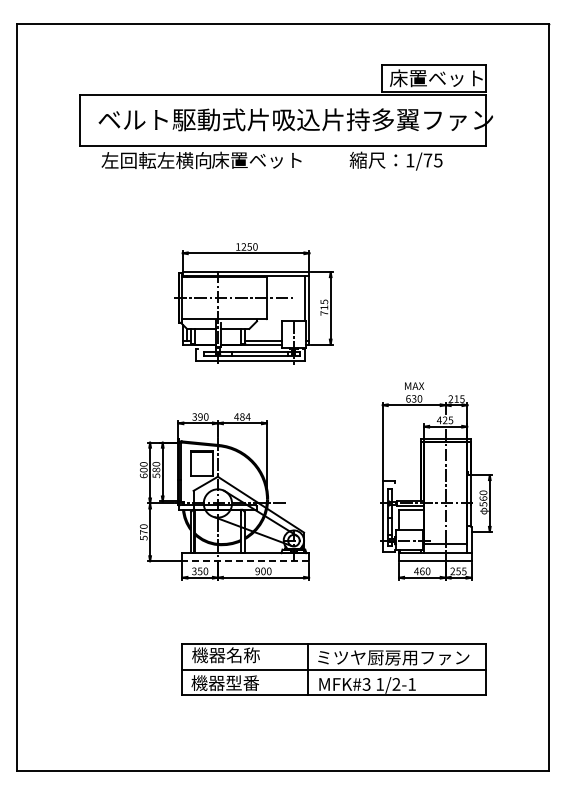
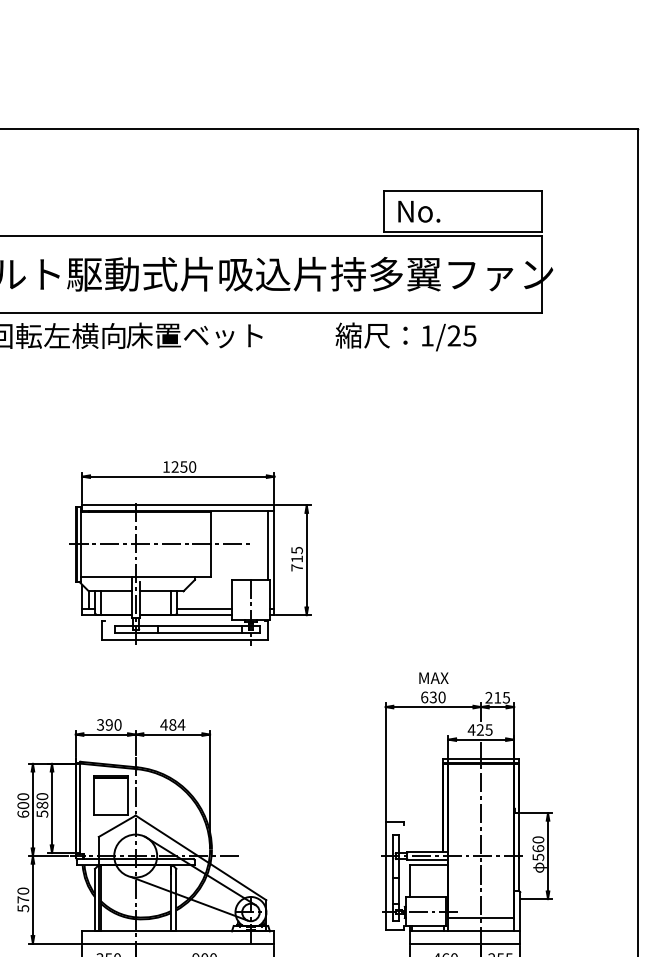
text: (436, 78) -> (467, 211), 床置ベット -> No.
text: (427, 160) -> (453, 335), 1/75 -> 1/25
line: (245, 561) -> (177, 944), dashed -> solid

